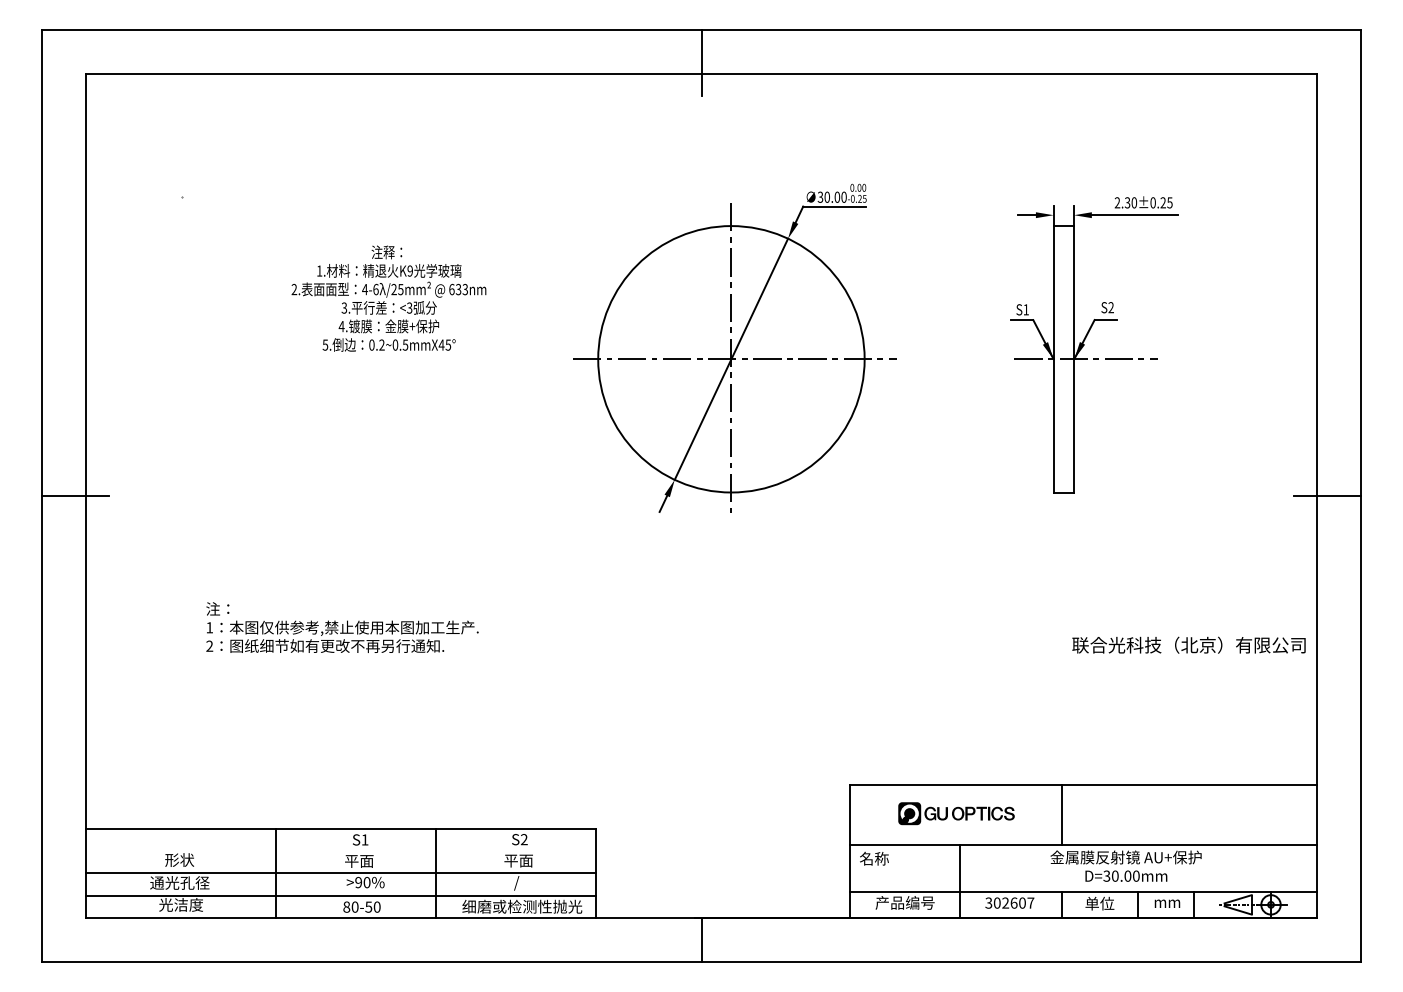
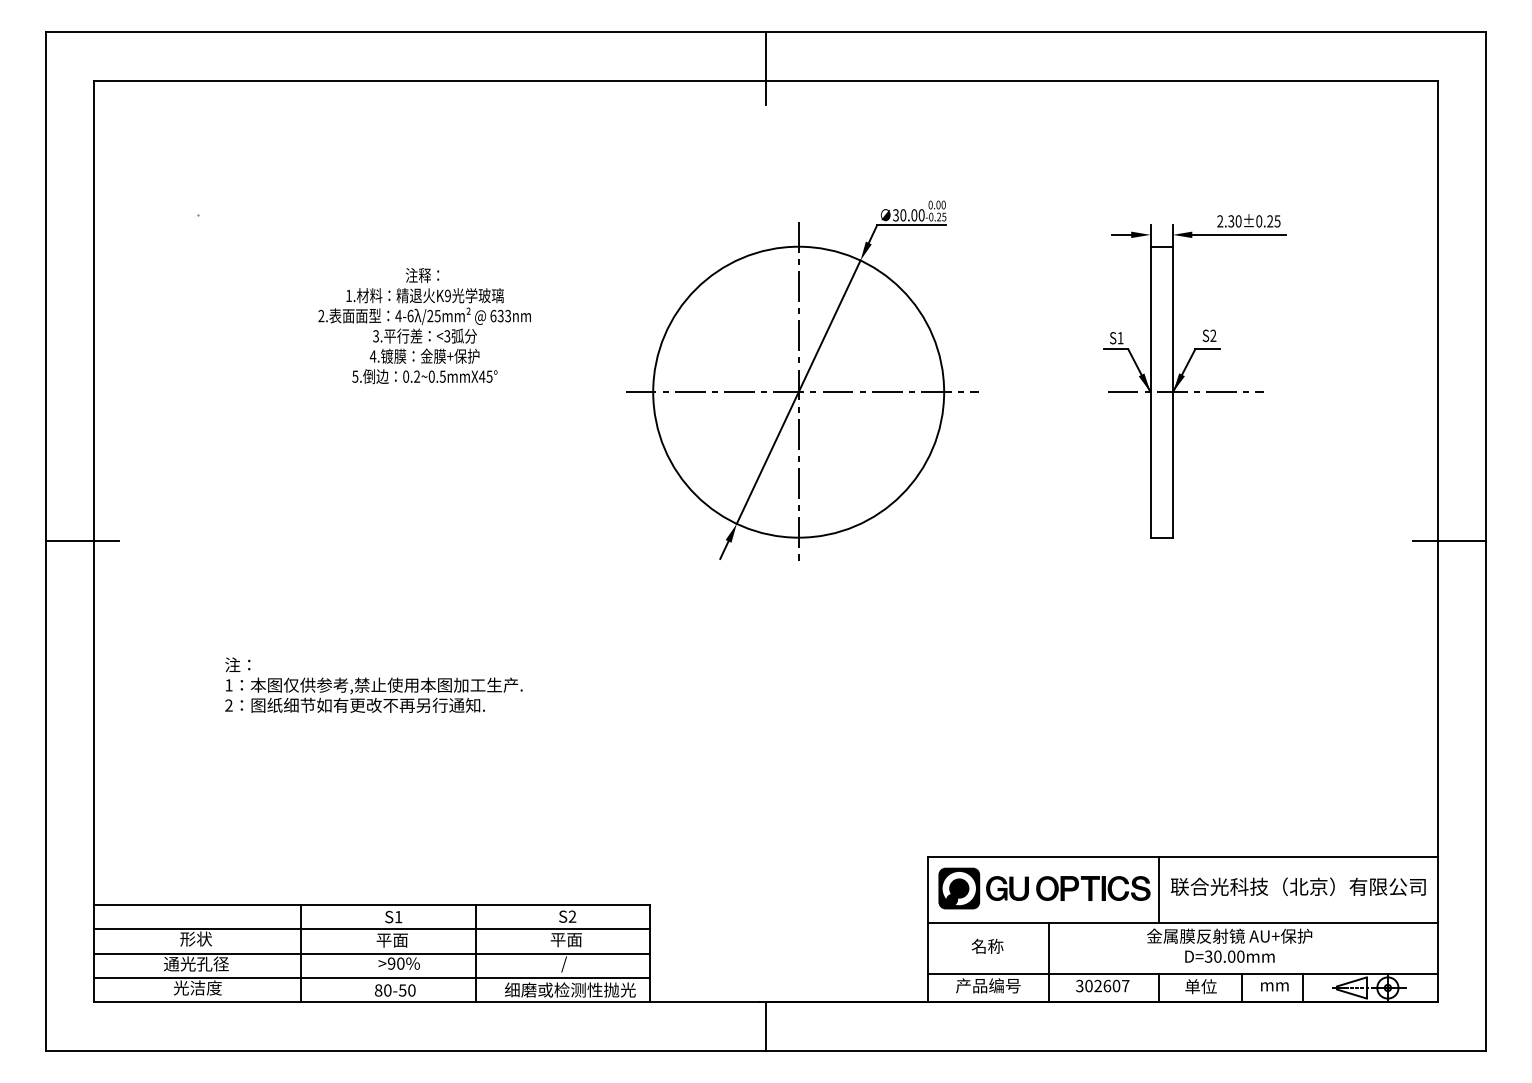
text: (1188, 644) -> (1297, 886), moved
part: (956, 813) -> (1044, 888), size x1.67
line: (340, 851) -> (371, 929), added
text: (874, 858) -> (987, 946), moved

